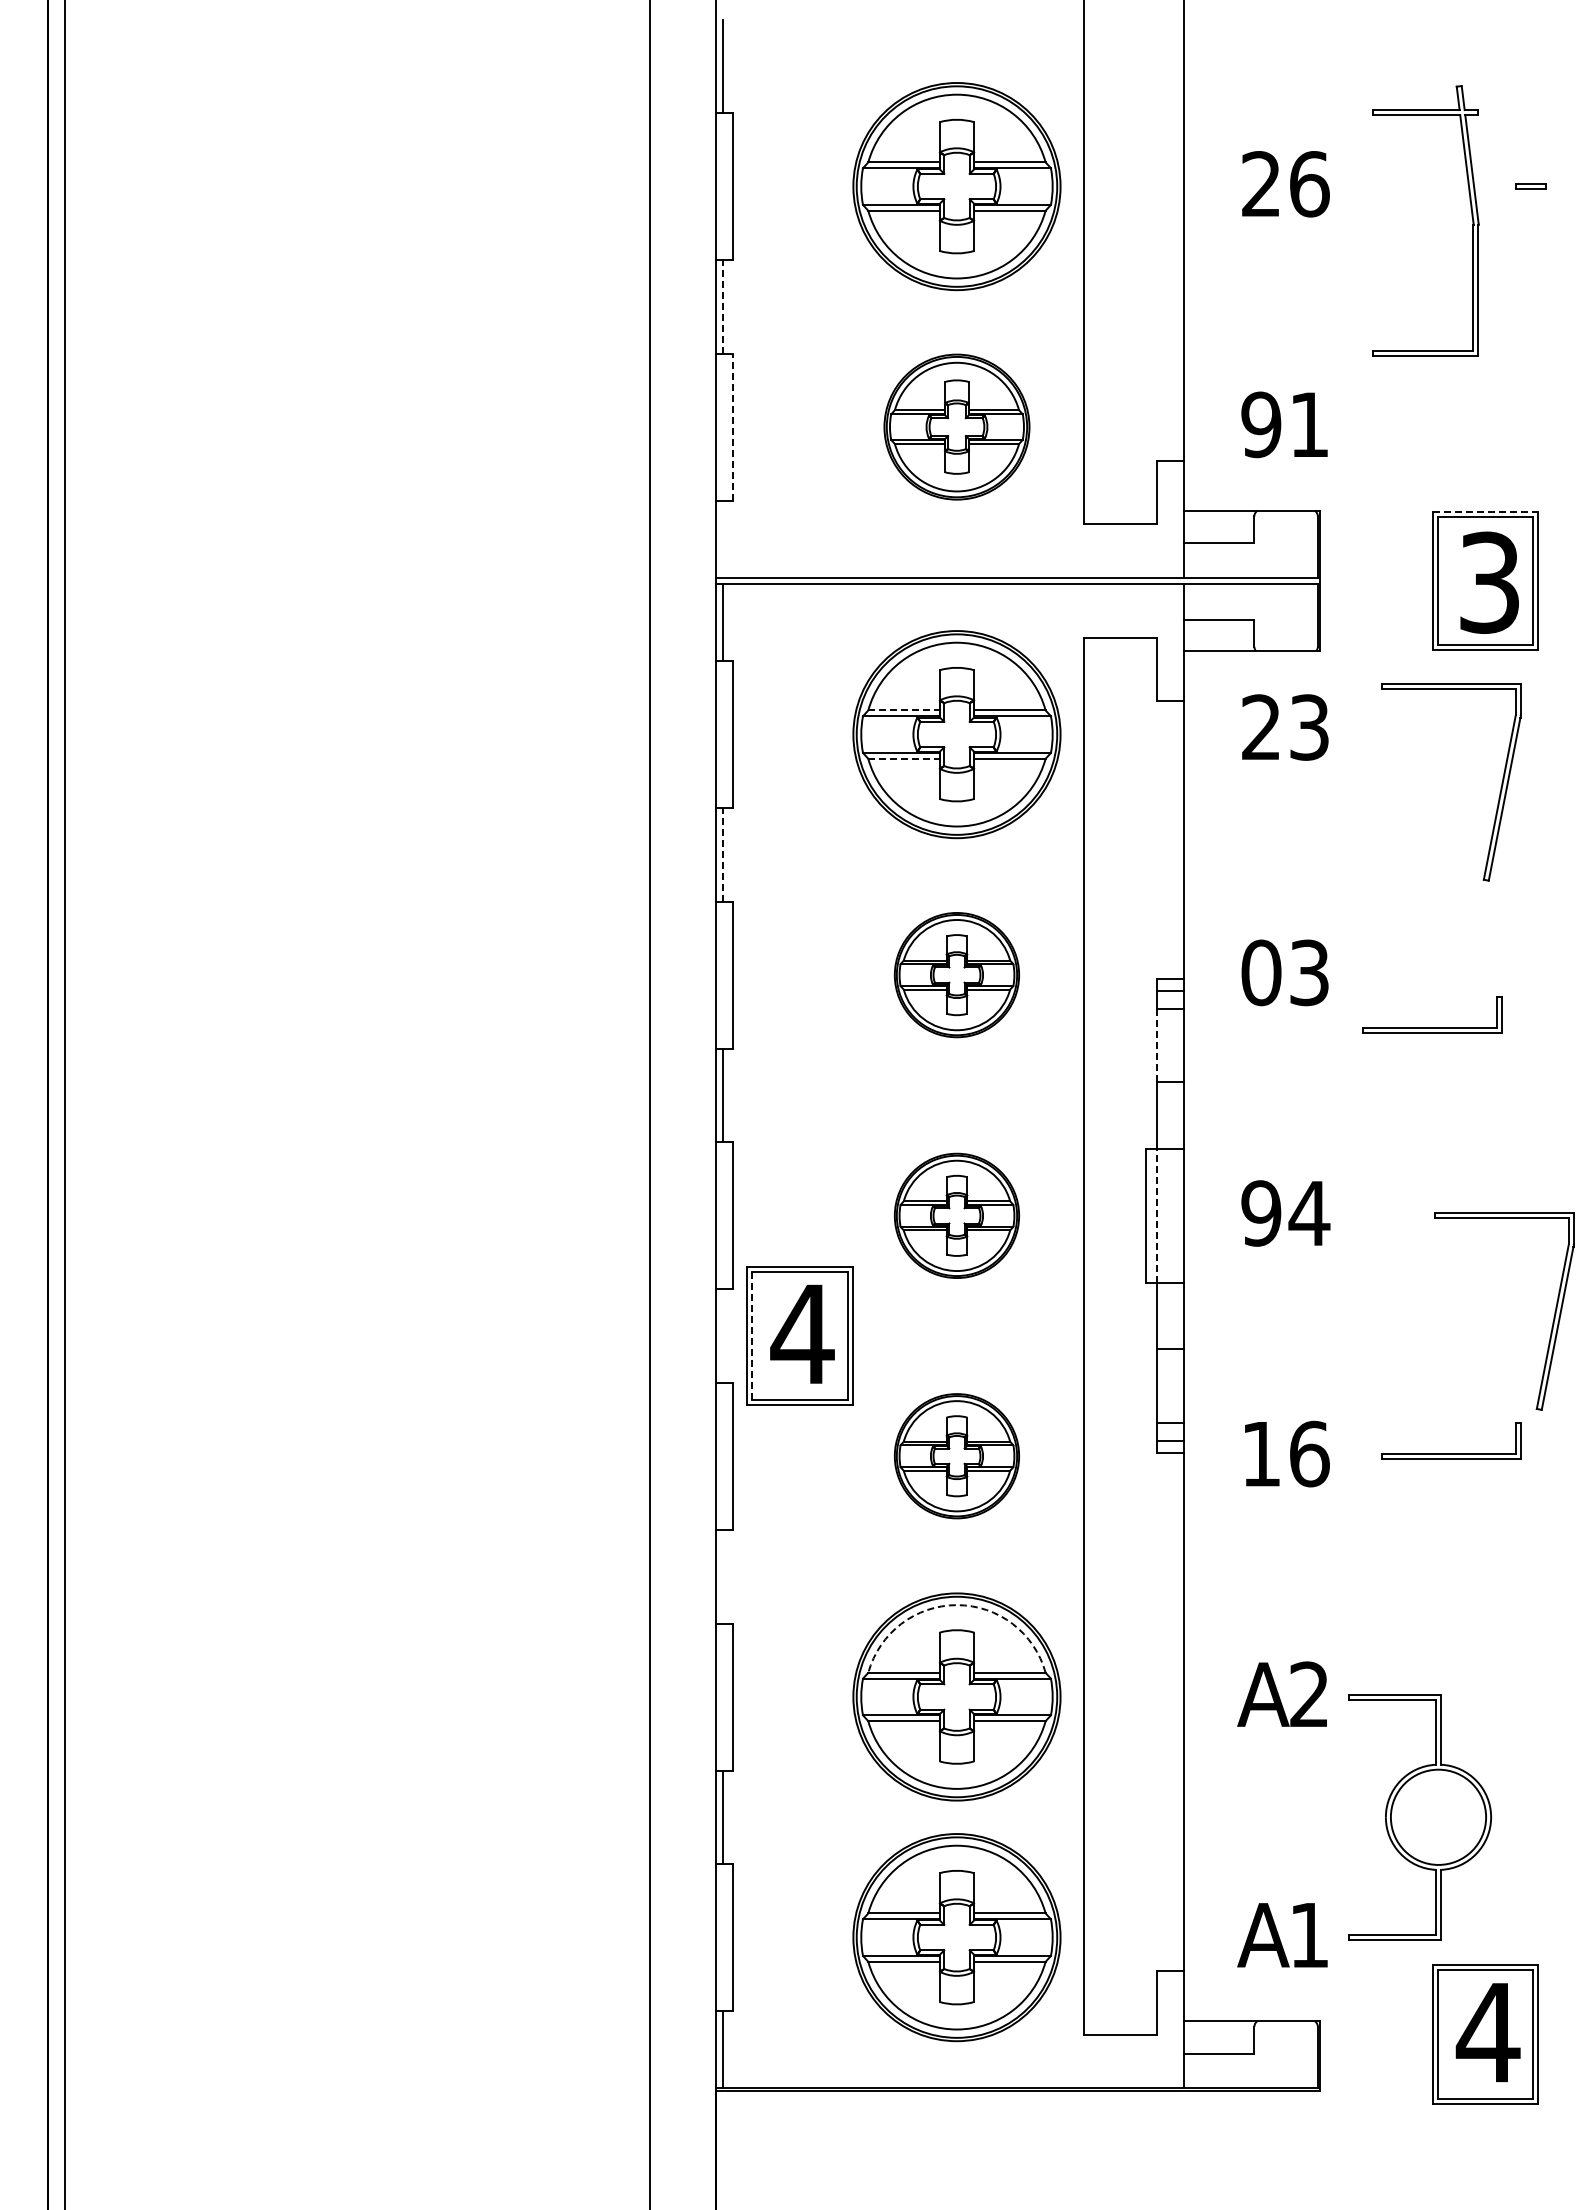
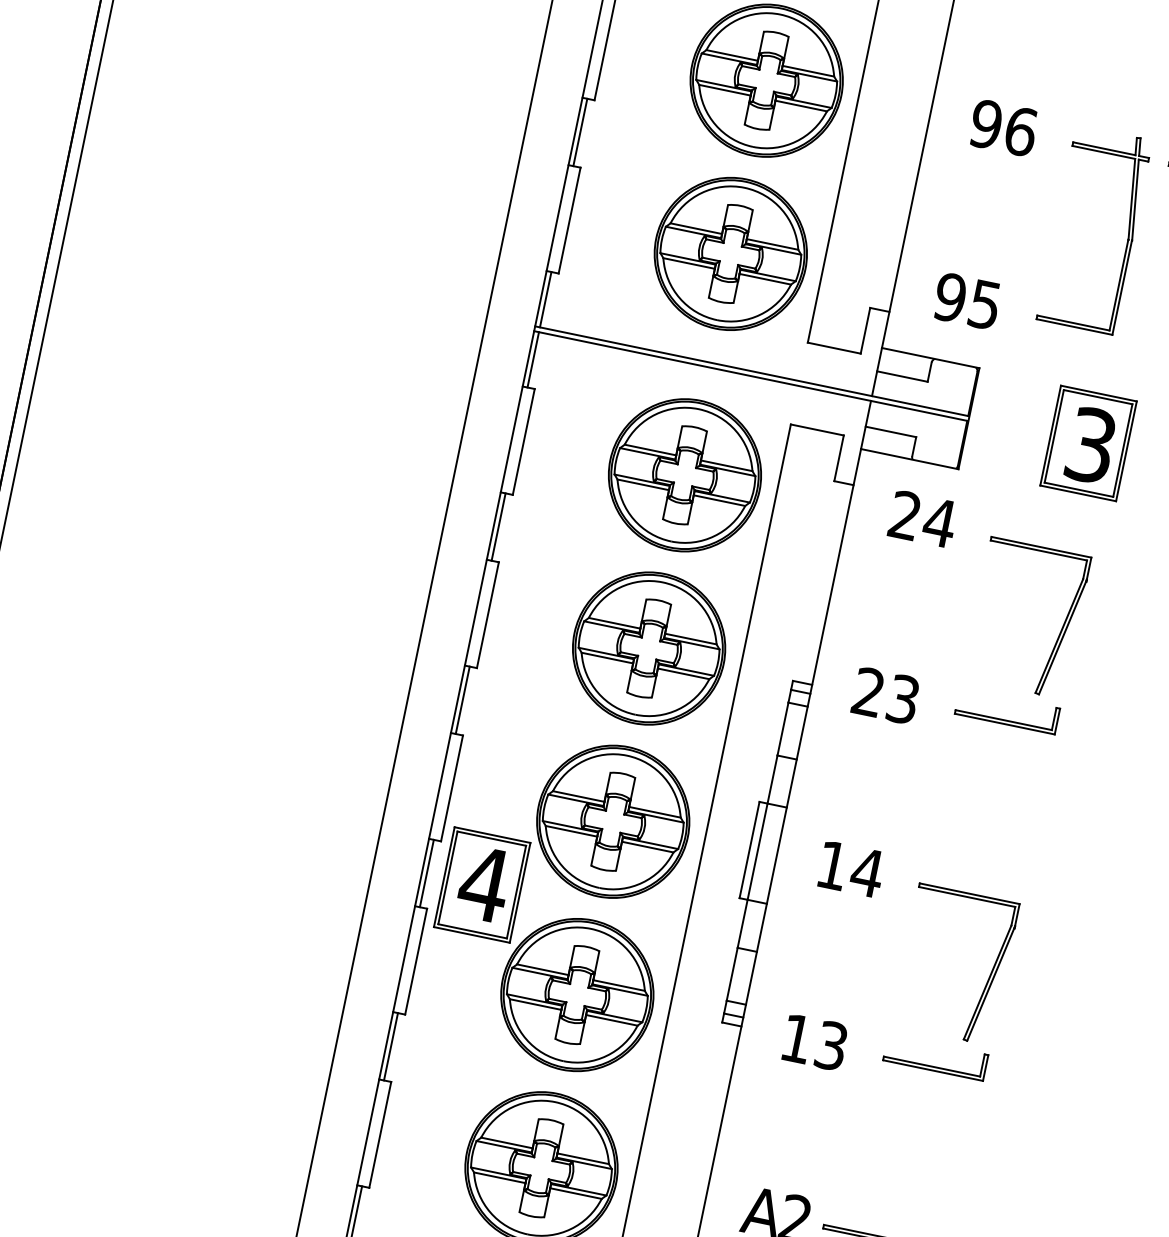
text: (1261, 184) -> (986, 124), 2 -> 9
part: (1471, 217) -> (1128, 234), moved
line: (723, 306) -> (580, 132), dashed -> solid
text: (1308, 425) -> (984, 305), 1 -> 5
part: (956, 426) -> (730, 253), size x1.43
line: (733, 427) -> (569, 220), dashed -> solid
line: (1485, 511) -> (1098, 393), dashed -> solid
line: (723, 538) -> (546, 299), added
line: (904, 710) -> (650, 450), dashed -> solid
text: (1309, 727) -> (939, 522), 3 -> 4
line: (904, 758) -> (643, 484), dashed -> solid
part: (1499, 792) -> (1059, 632), moved
line: (723, 854) -> (499, 526), dashed -> solid
text: (1261, 972) -> (868, 692), 0 -> 2
part: (956, 974) -> (648, 647), size x1.67
part: (1432, 1027) -> (1005, 720), moved
line: (1157, 1045) -> (783, 729), dashed -> solid
text: (1261, 1213) -> (832, 865), 9 -> 1
part: (956, 1215) -> (612, 821), size x1.67
line: (1157, 1215) -> (757, 851), dashed -> solid
part: (1552, 1322) -> (987, 979), moved
line: (723, 1335) -> (427, 873), added
line: (752, 1335) -> (448, 877), dashed -> solid
text: (1309, 1453) -> (831, 1045), 6 -> 3
part: (956, 1455) -> (577, 994), size x1.67
line: (723, 1576) -> (391, 1046), added
arc: (956, 1605) -> (554, 1102), dashed -> solid

